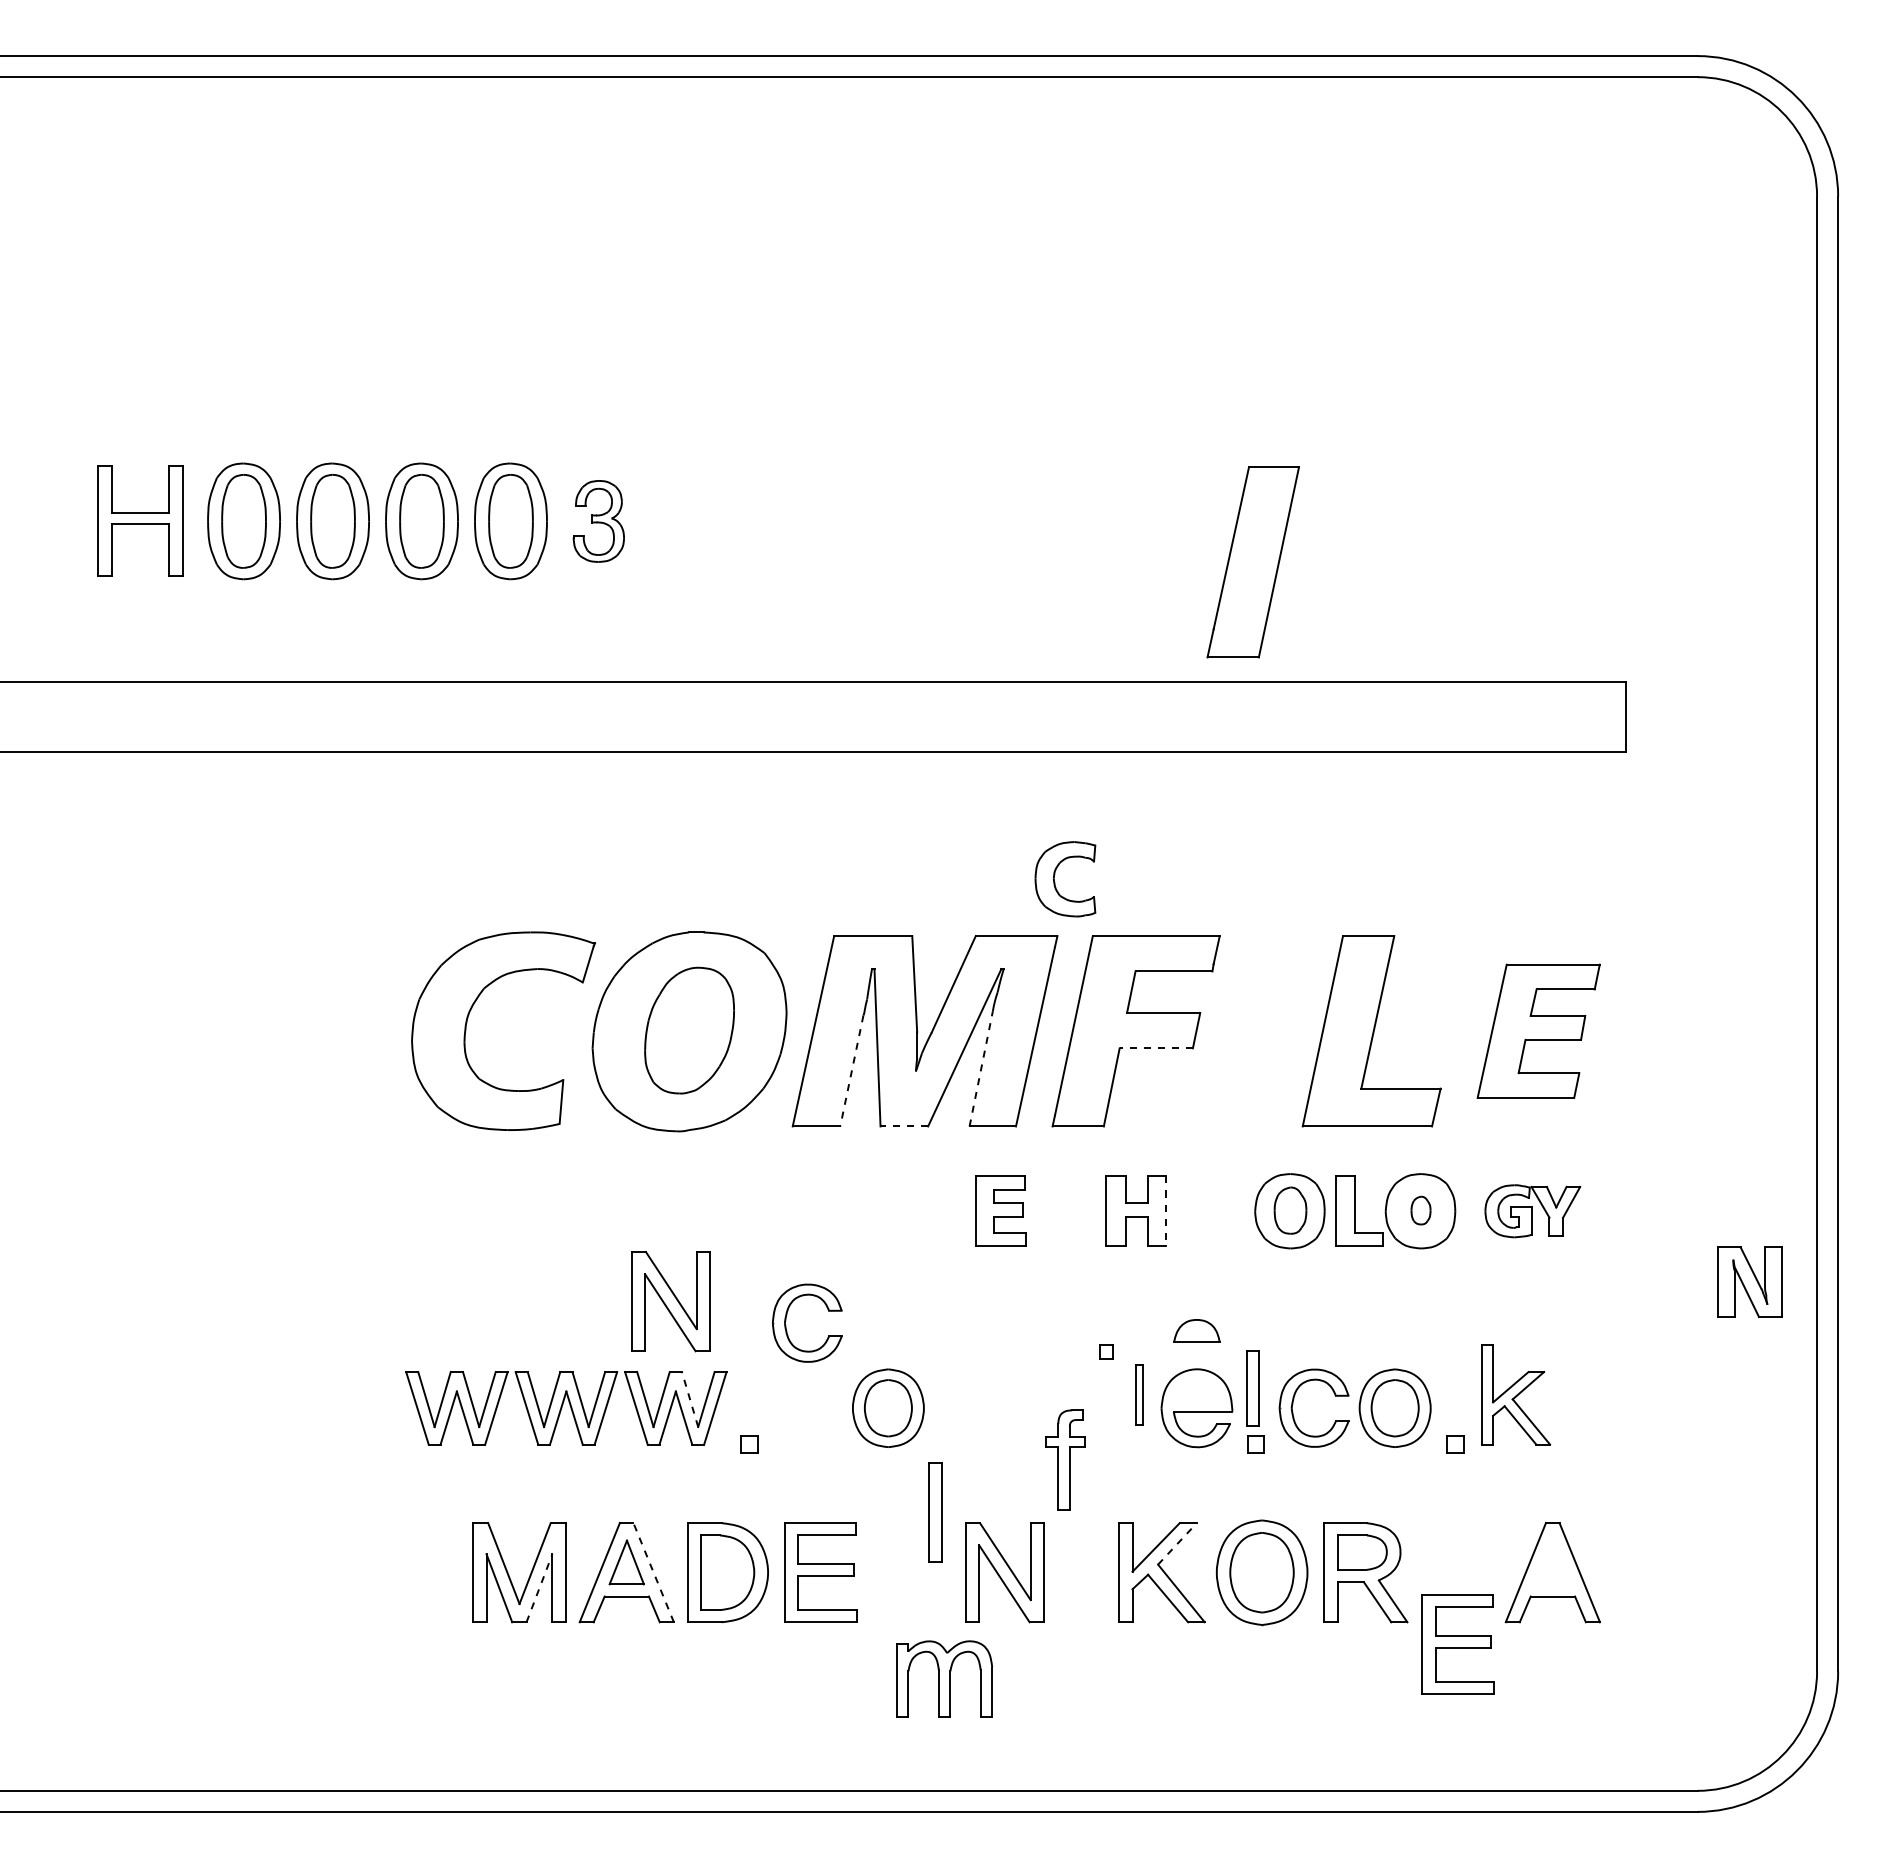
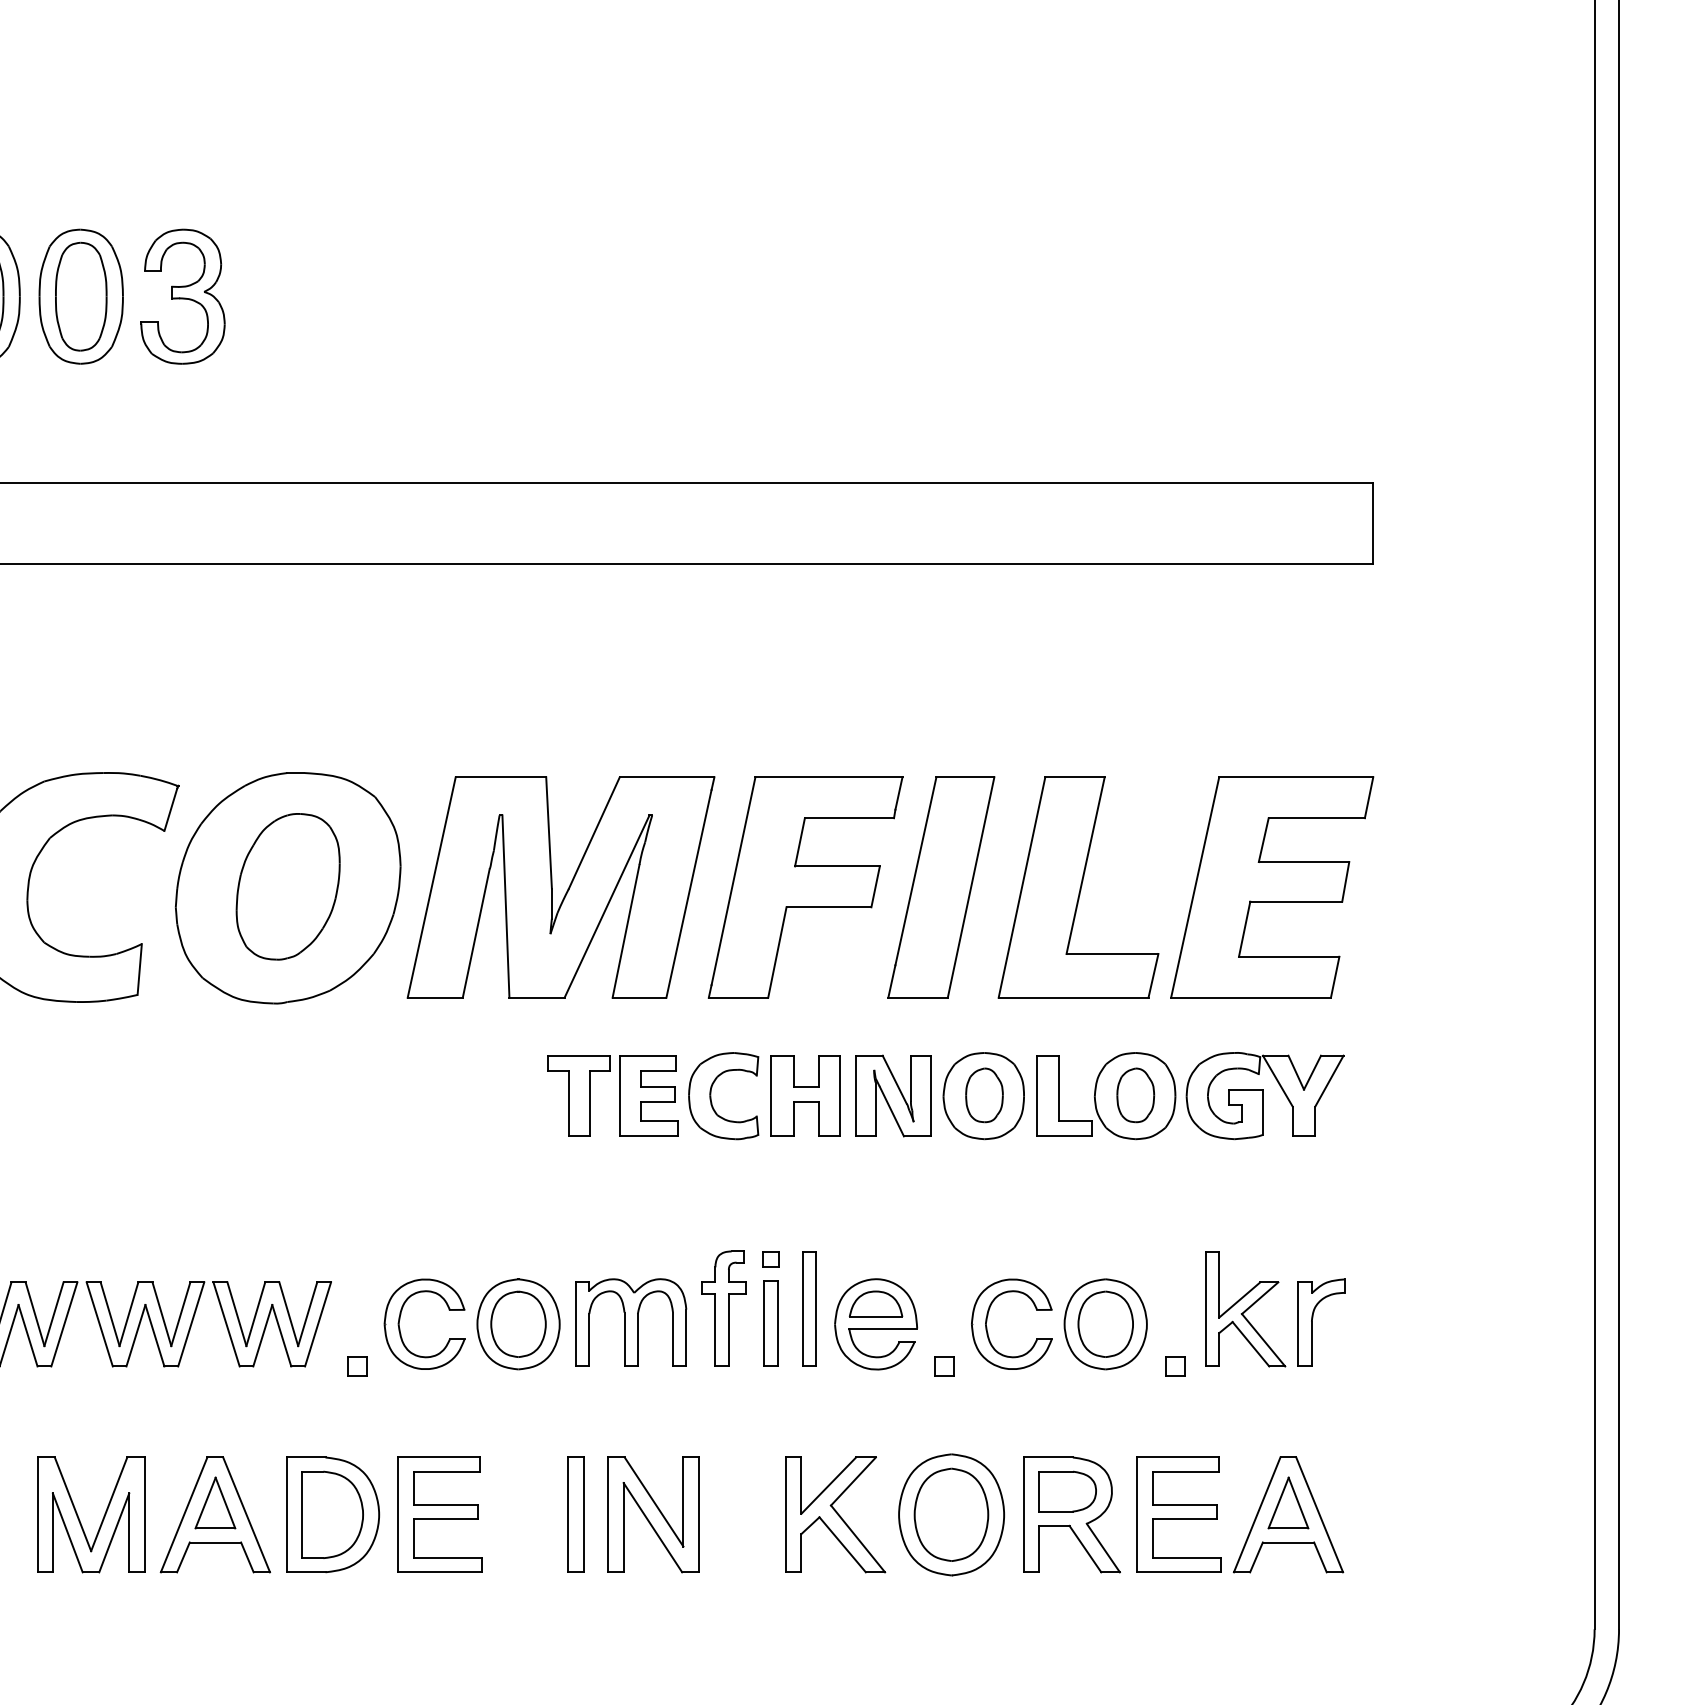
part: (598, 521) -> (182, 296), size x1.43
part: (1252, 562) -> (940, 887), moved
part: (1055, 882) -> (712, 1099), moved
part: (1538, 1031) -> (1271, 887), size x1.43
line: (1156, 1048) -> (829, 907), dashed -> solid
line: (981, 1069) -> (626, 931), dashed -> solid
line: (851, 1070) -> (475, 932), dashed -> solid
line: (904, 1126) -> (537, 997), dashed -> solid
part: (940, 1210) -> (578, 1095), added
part: (1420, 1210) -> (1135, 1095), size x1.67
line: (1166, 1211) -> (840, 1096), dashed -> solid
part: (1532, 1211) -> (1264, 1096), size x1.43
part: (1749, 1281) -> (892, 1095), moved
part: (670, 1301) -> (266, 1200), removed
part: (786, 1320) -> (400, 1321), moved
part: (1196, 1330) -> (875, 1303), moved
part: (1252, 1388) -> (770, 1323), moved
part: (1139, 1394) -> (809, 1308), size x1.67
line: (690, 1399) -> (289, 1314), dashed -> solid
part: (1574, 1404) -> (1313, 1319), added
part: (1065, 1459) -> (723, 1308), moved
part: (935, 1512) -> (575, 1514), moved
line: (1177, 1543) -> (853, 1481), dashed -> solid
part: (1552, 1562) -> (1288, 1503), added
line: (653, 1572) -> (246, 1514), dashed -> solid
line: (539, 1587) -> (114, 1532), dashed -> solid
part: (1457, 1644) -> (1177, 1514), moved
part: (944, 1678) -> (631, 1322), moved

